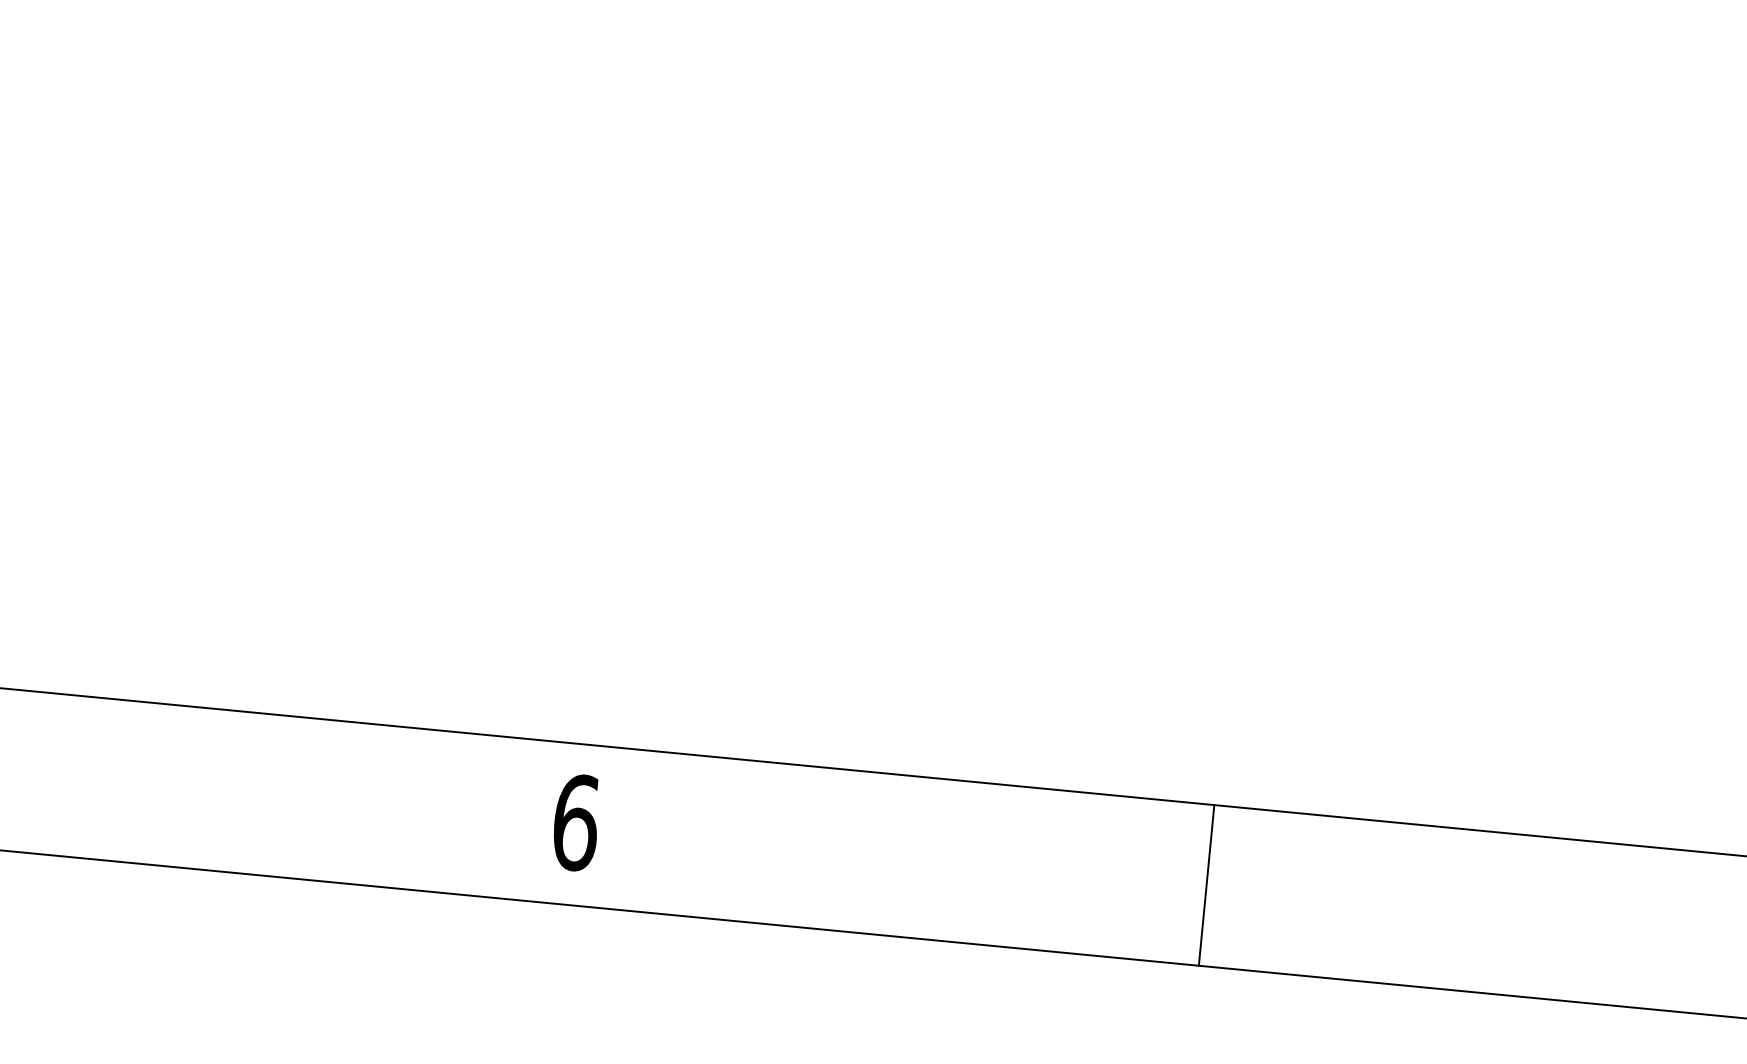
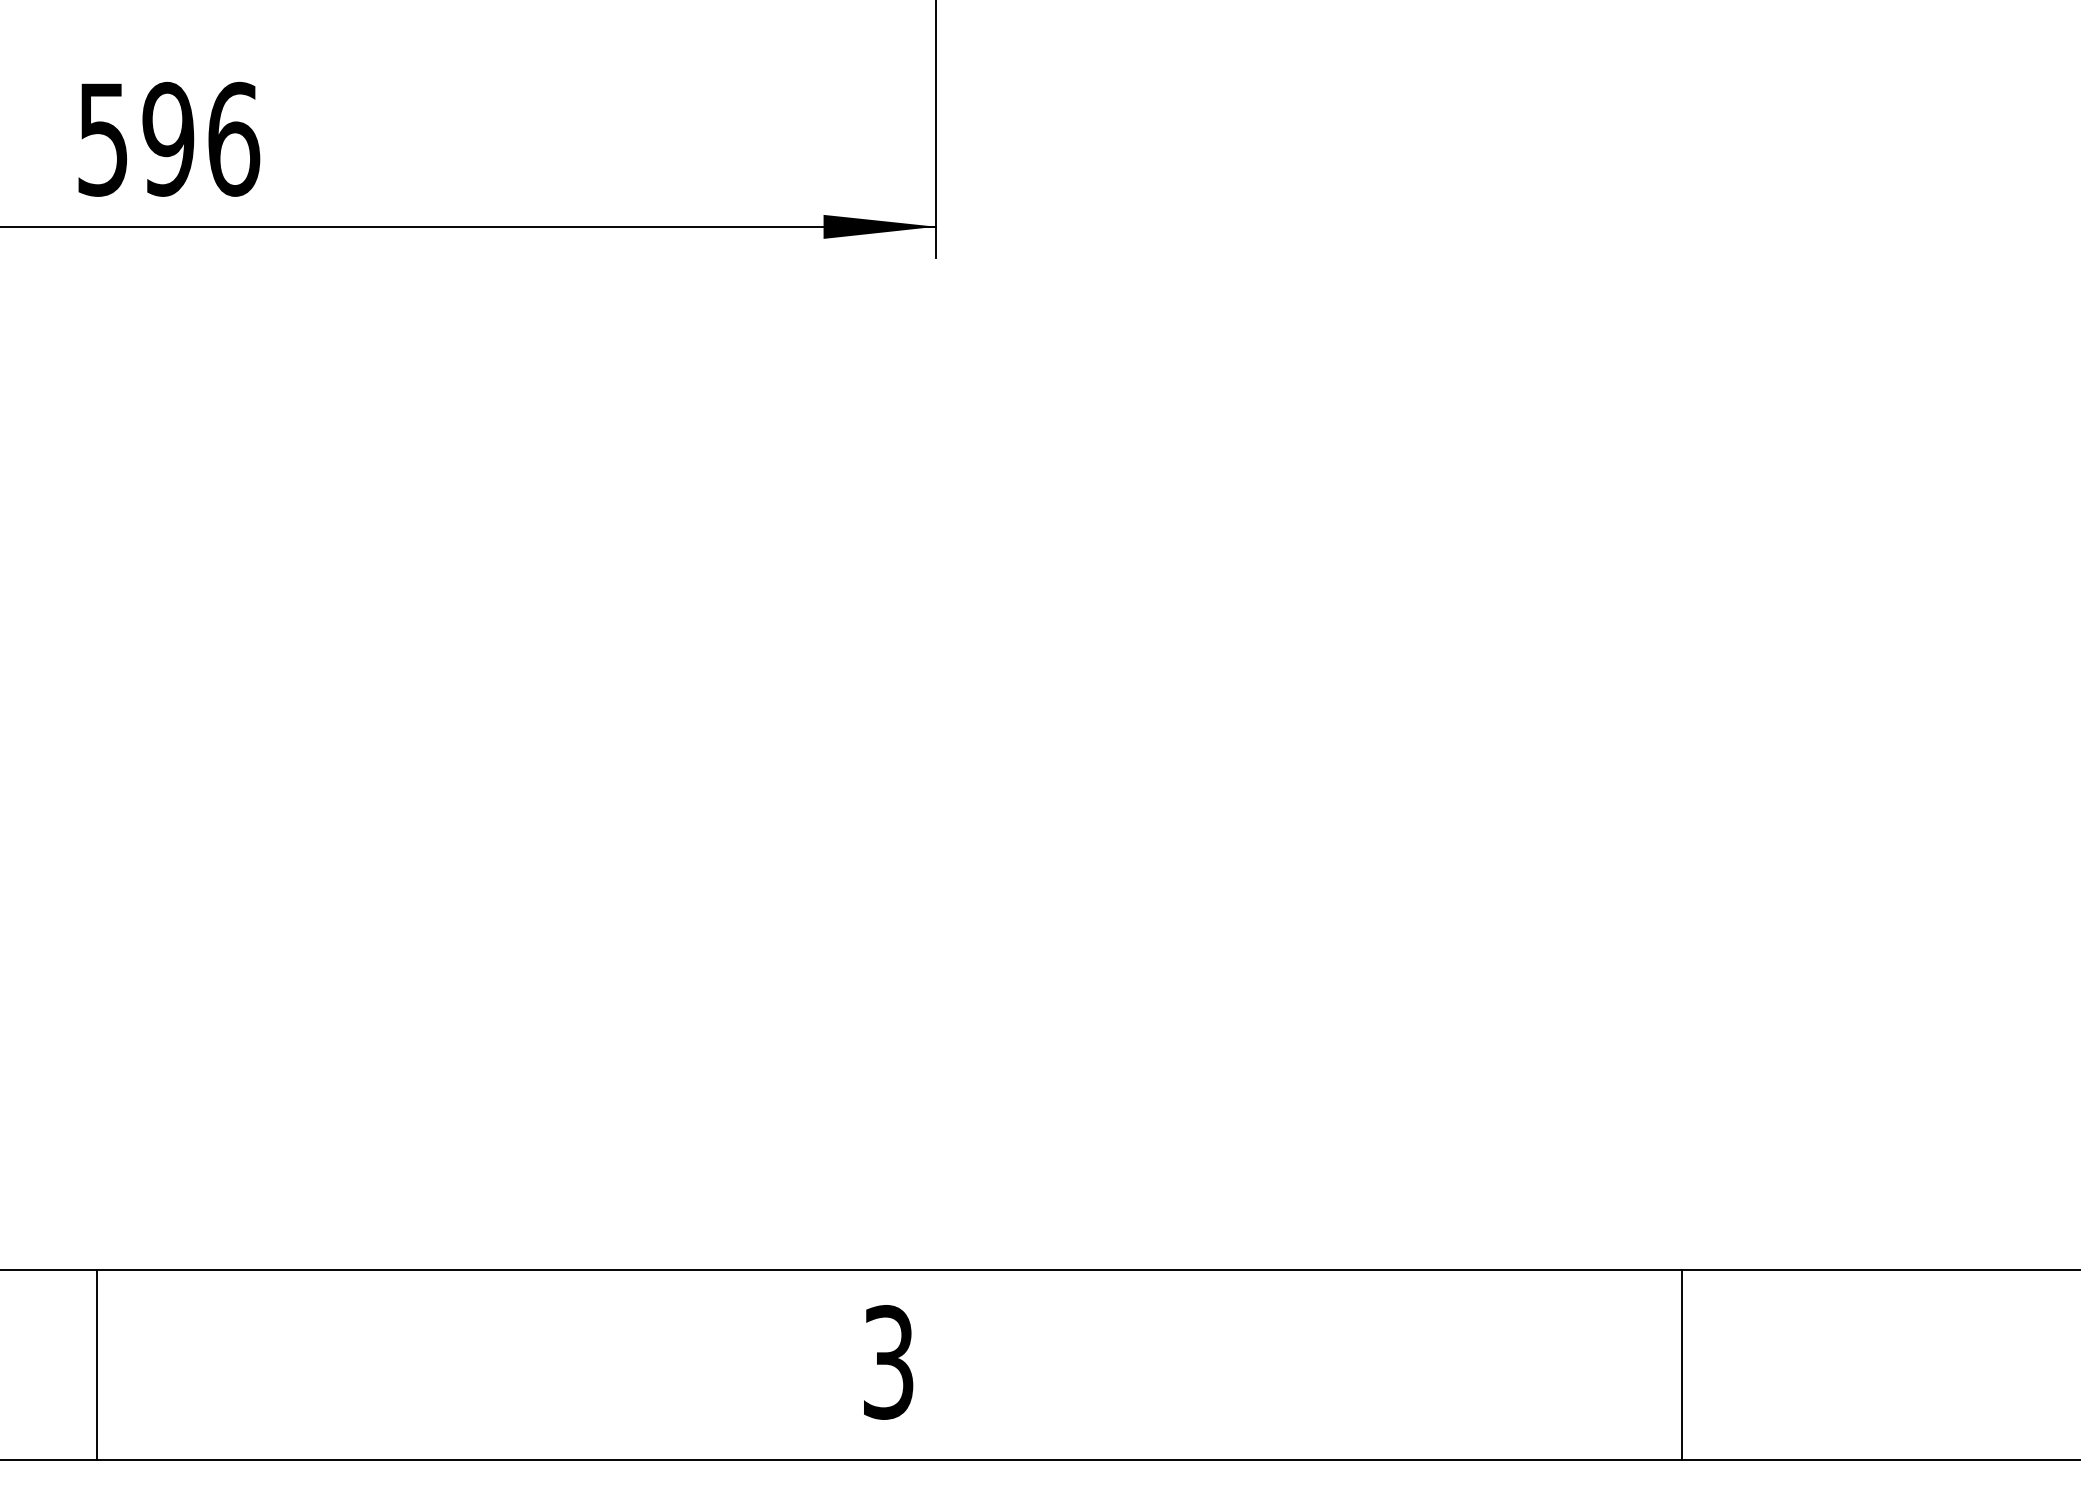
text: (575, 822) -> (888, 1362), 6 -> 3
line: (1206, 885) -> (1682, 1364), moved

